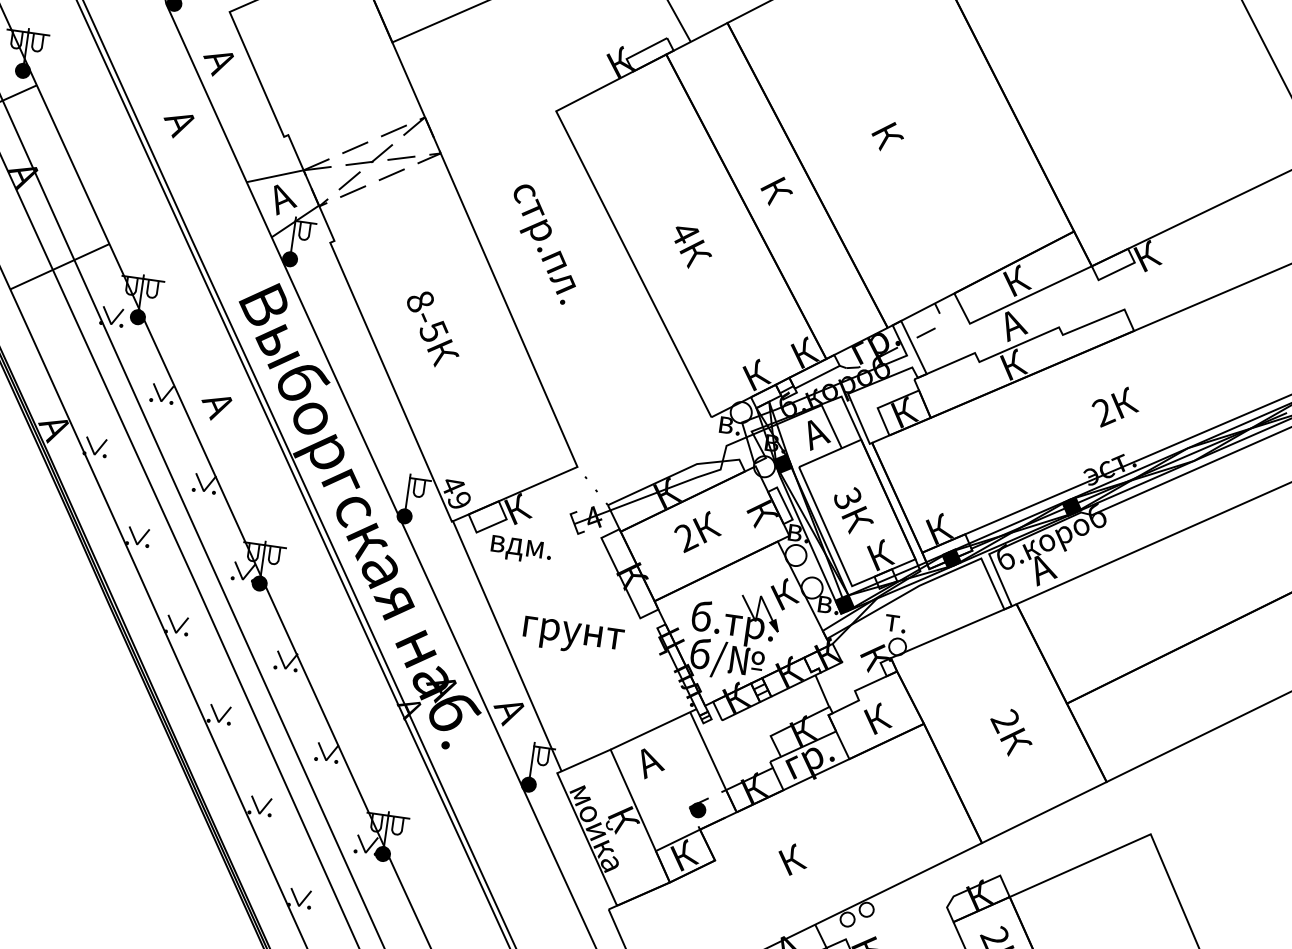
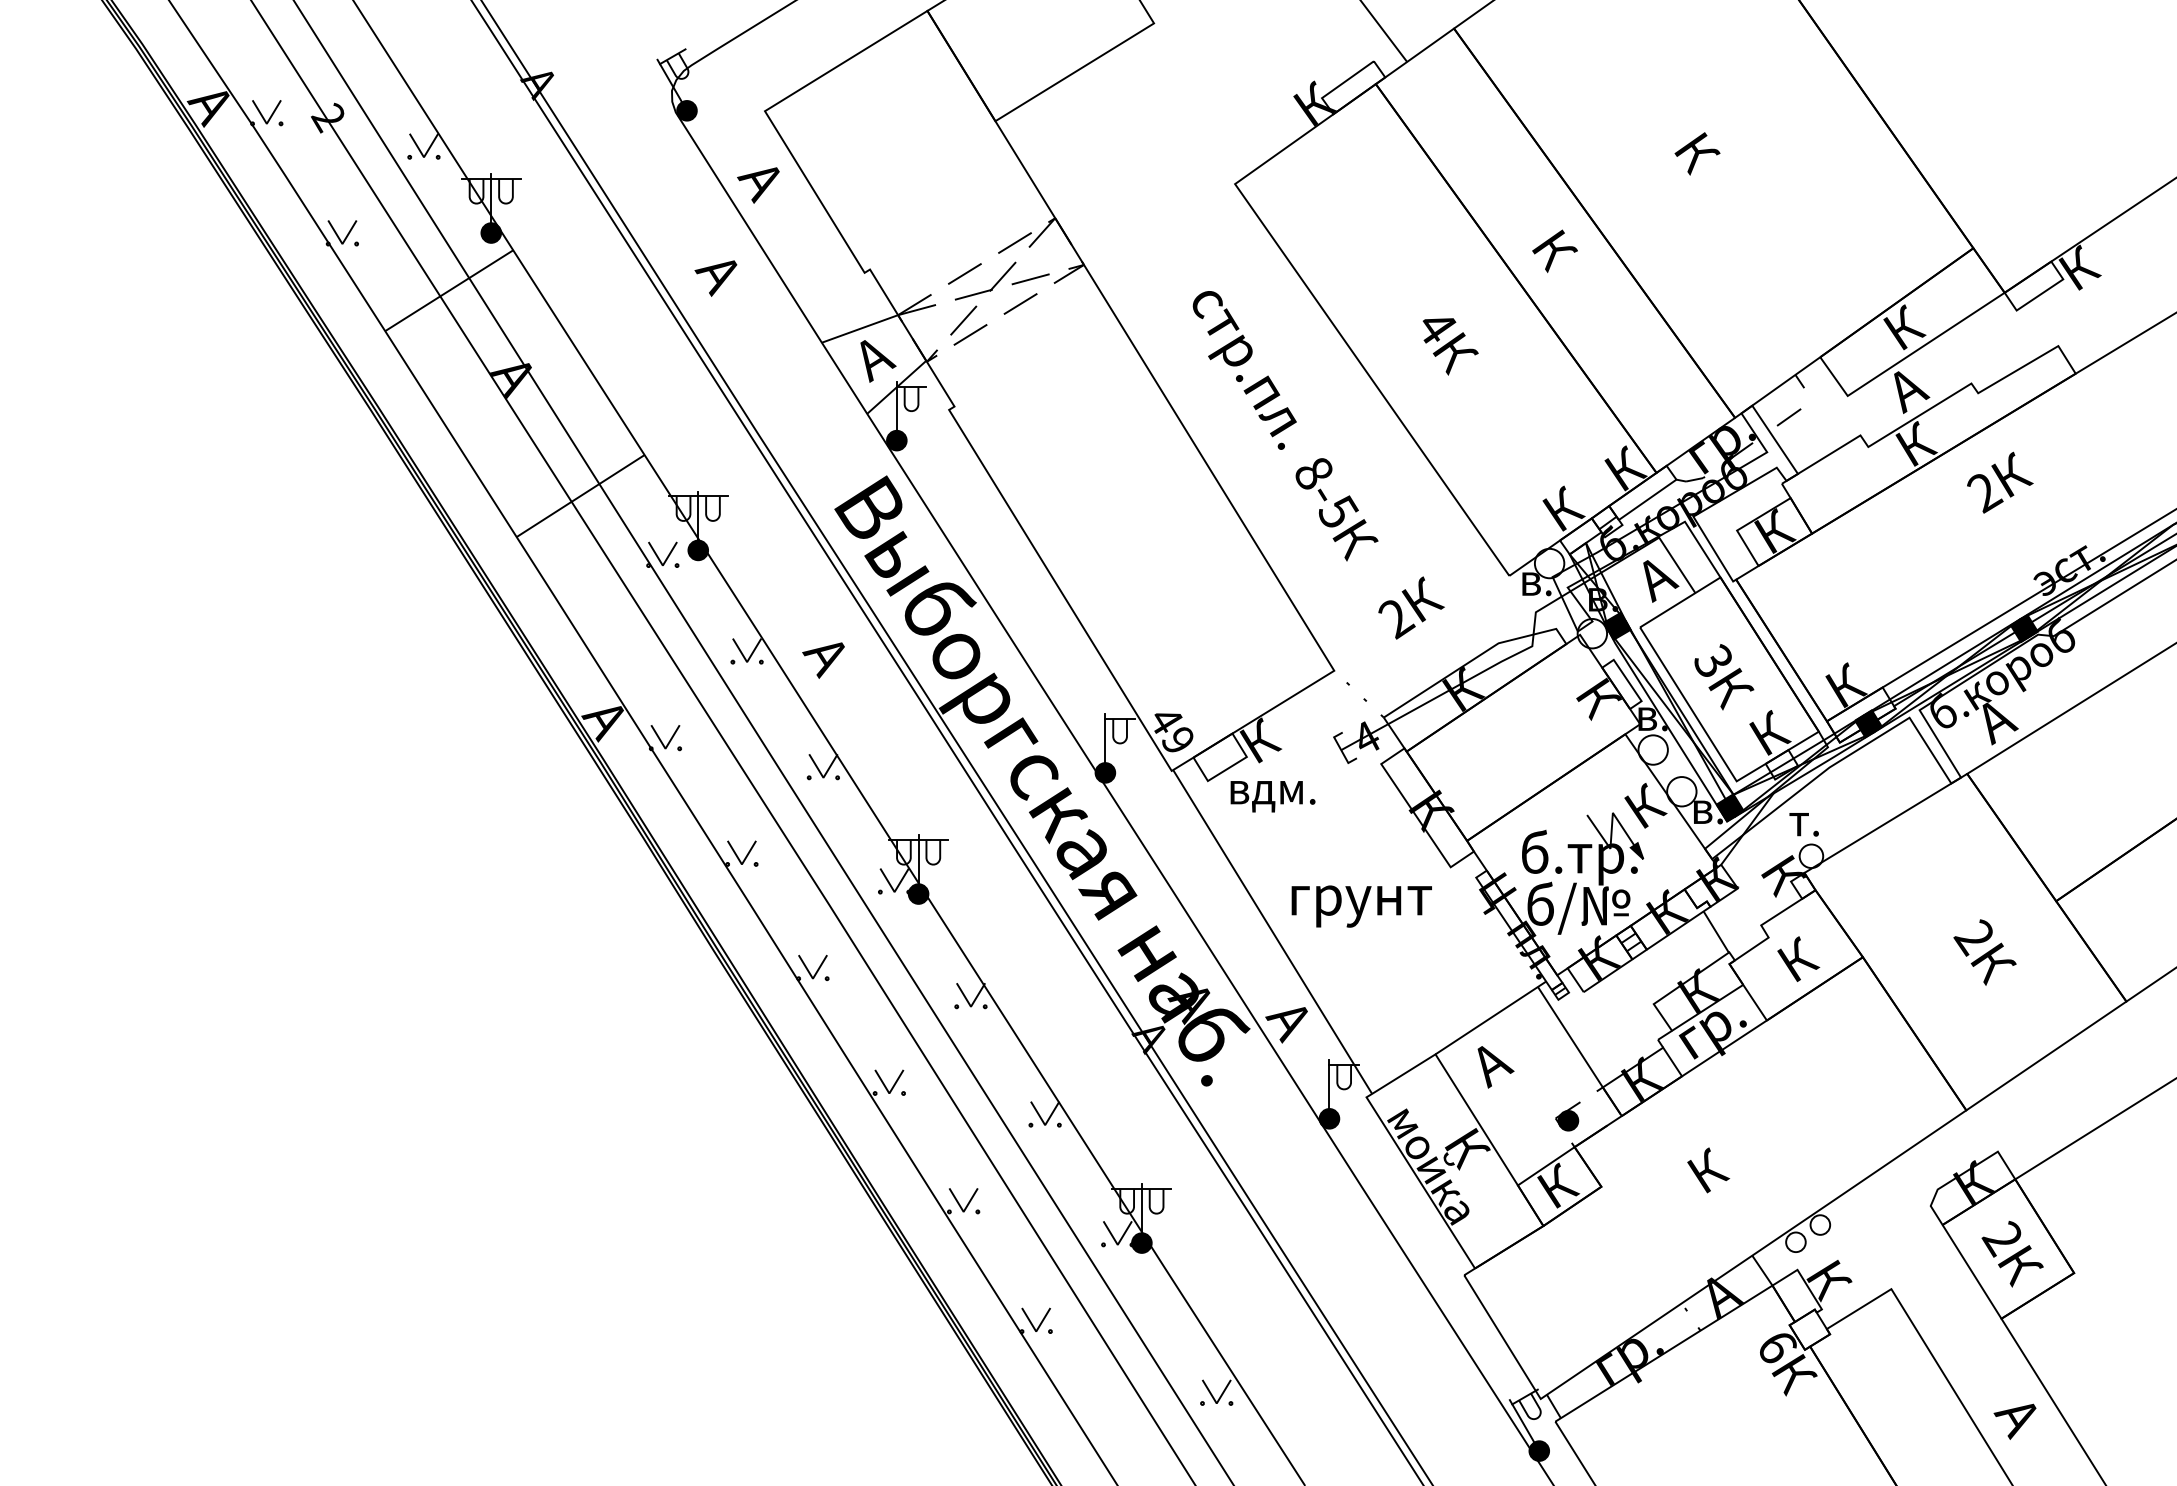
text: (432, 329) -> (1336, 509), moved
text: (1115, 407) -> (2000, 482), moved
text: (698, 531) -> (1411, 607), moved

